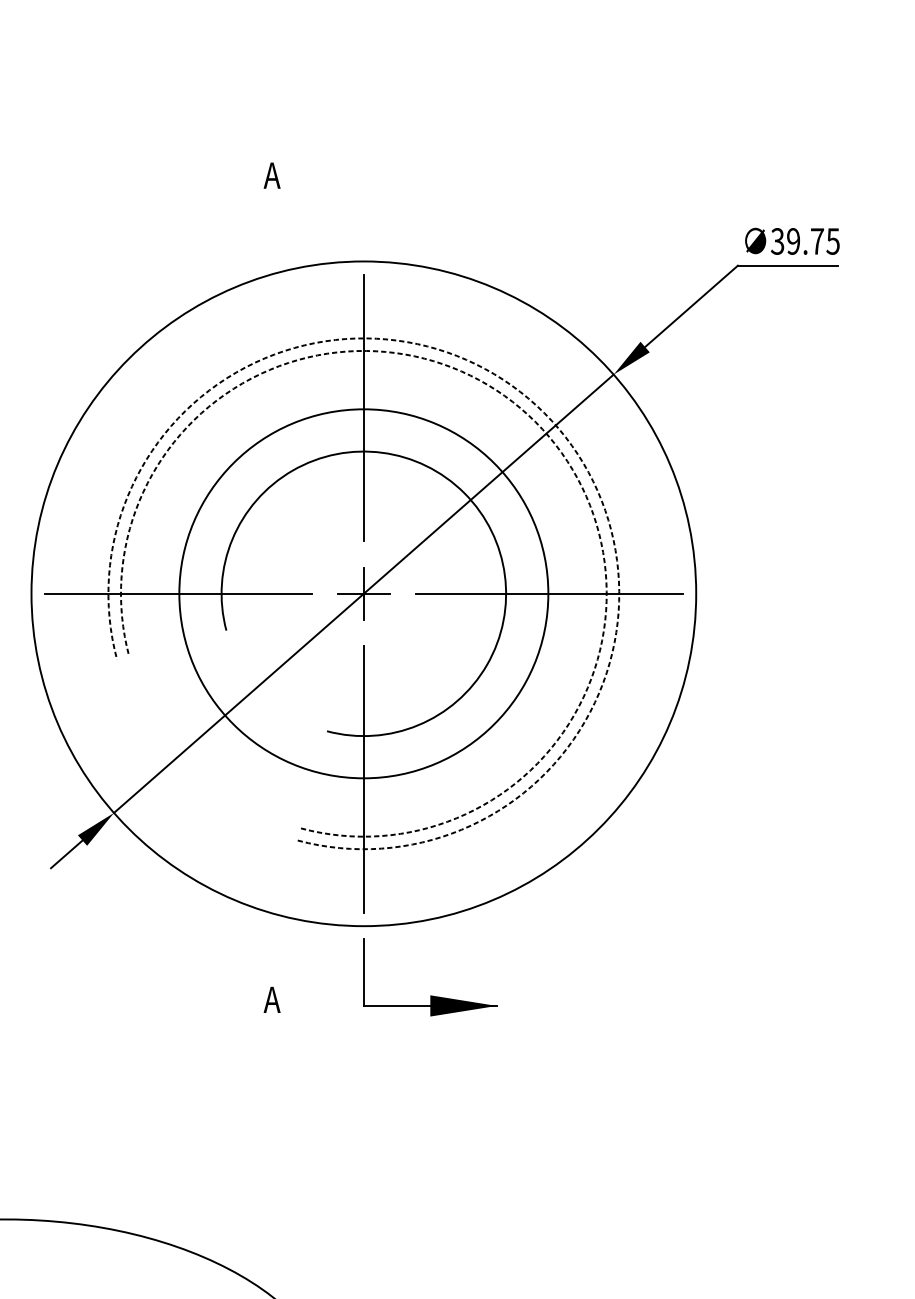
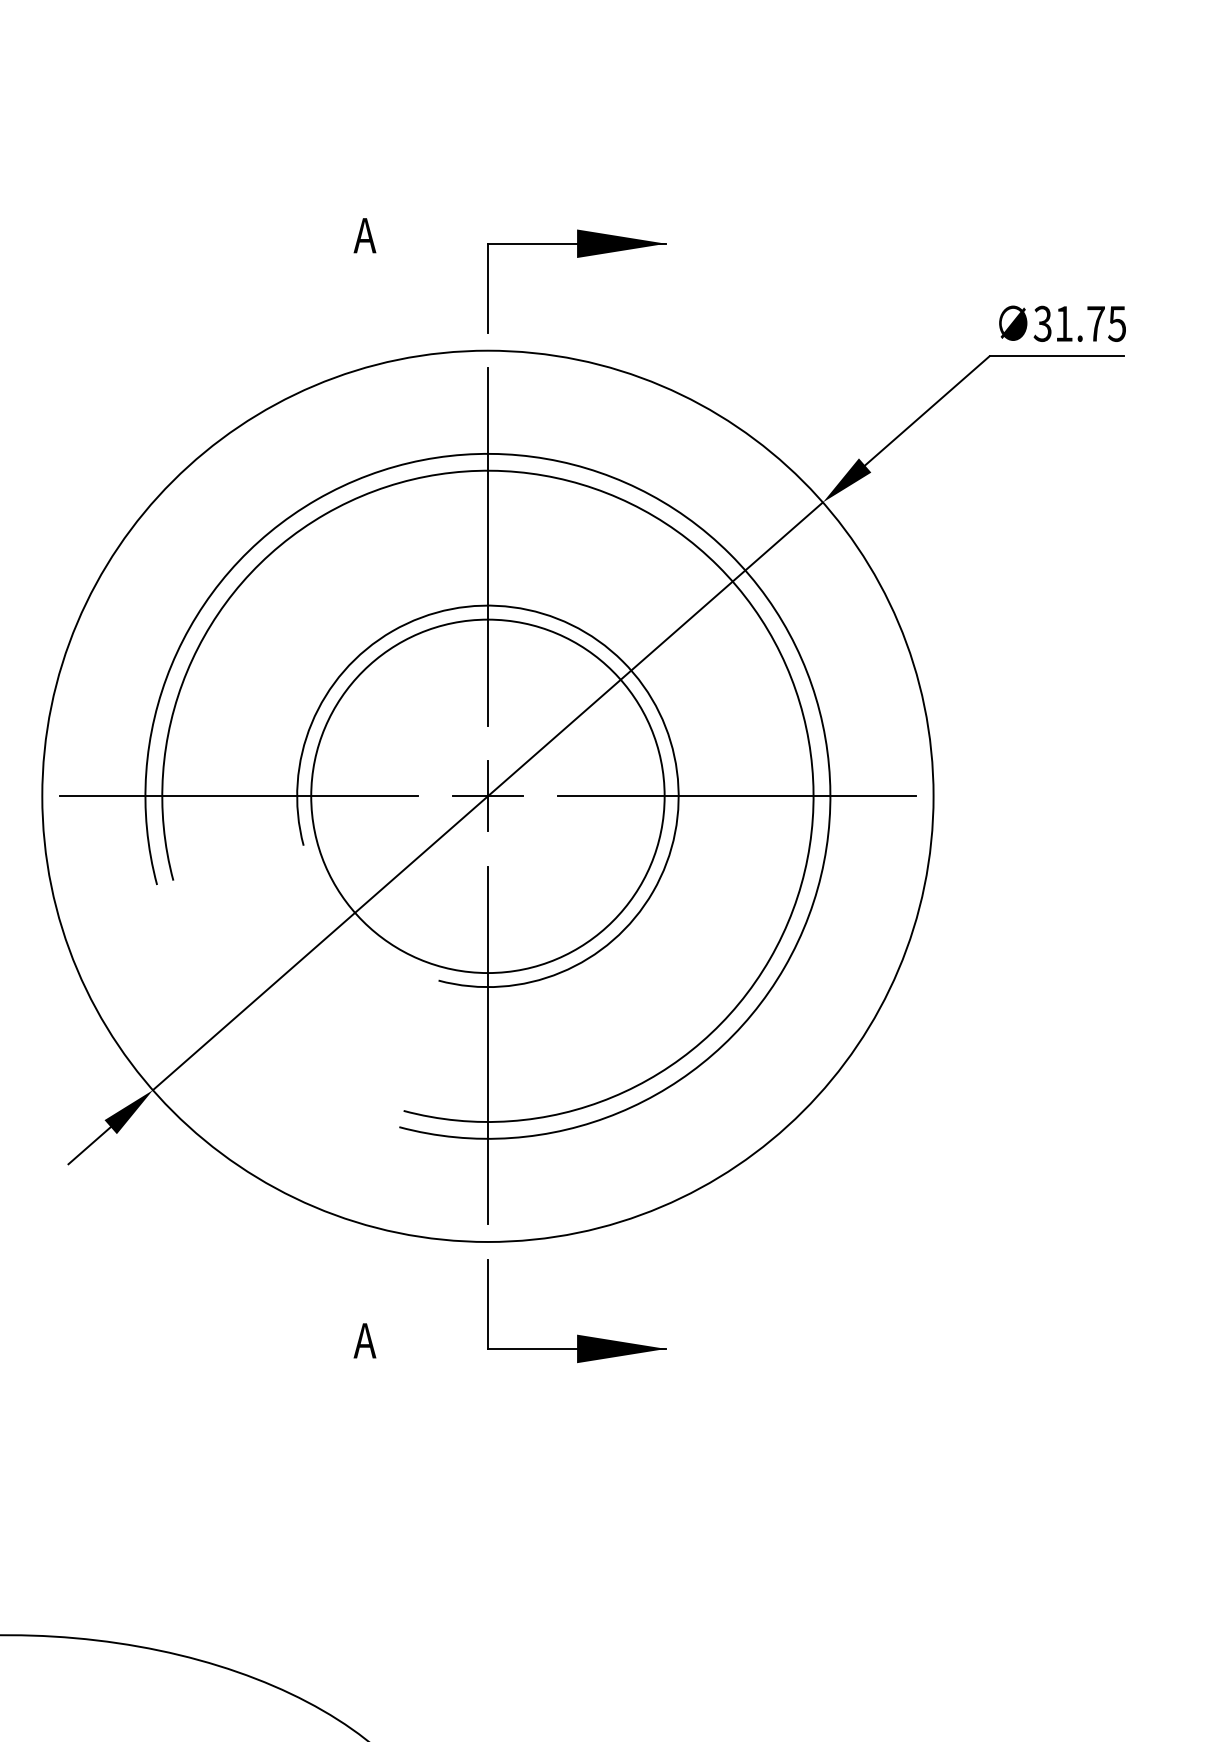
part: (430, 191) -> (577, 257), added
text: (793, 241) -> (1063, 323), 39.75 -> 31.75
arc: (544, 413) -> (730, 554), dashed -> solid
arc: (535, 422) -> (718, 566), dashed -> solid
circle: (363, 593) -> (487, 796), size x0.71

